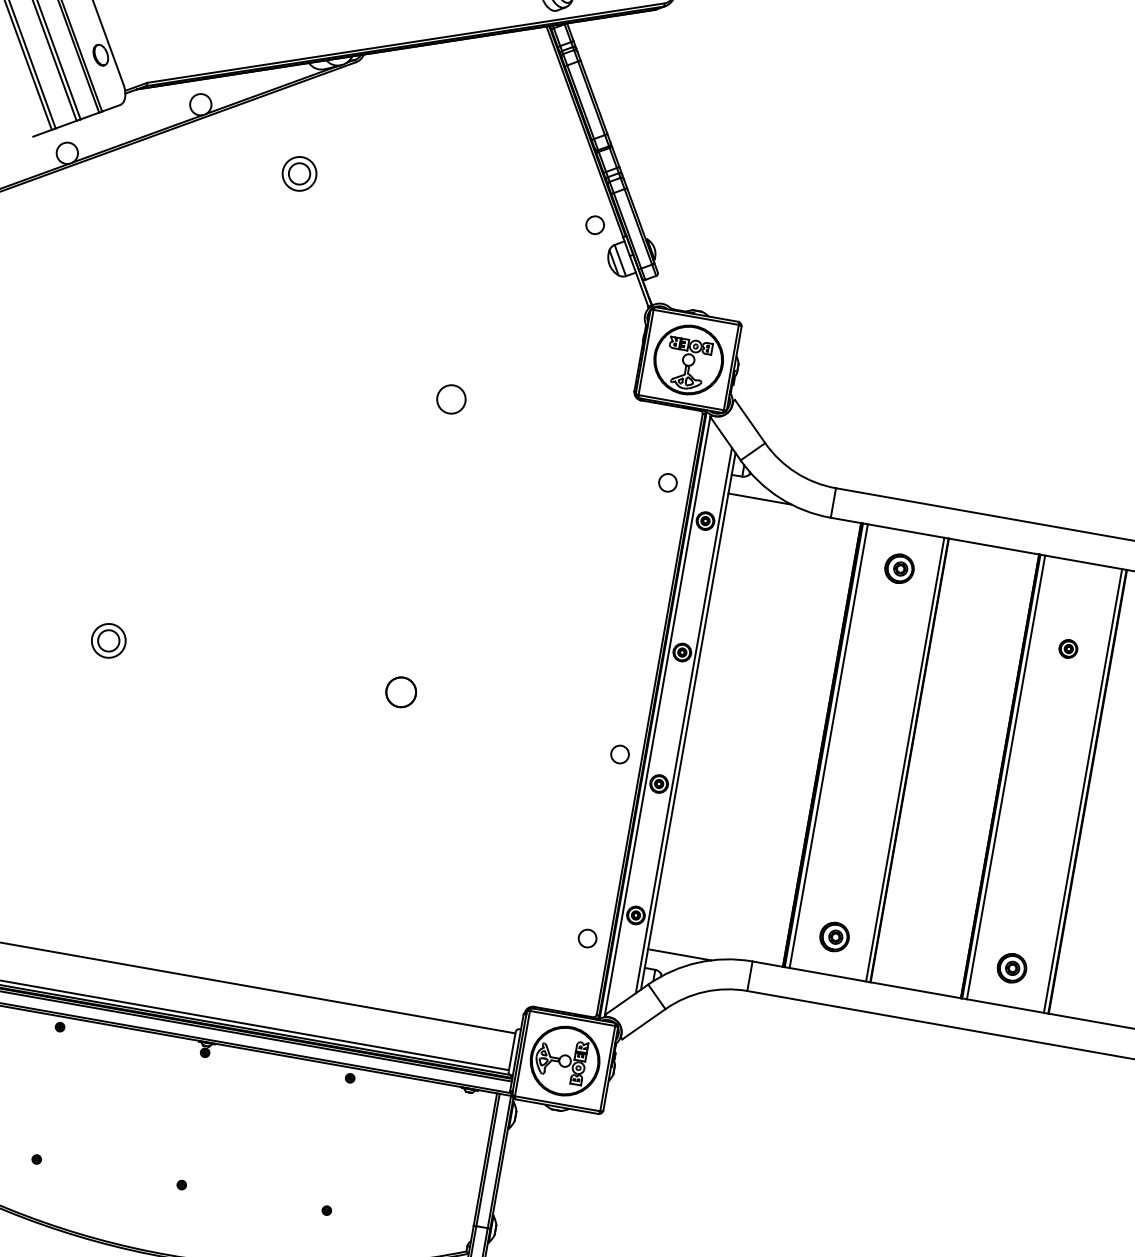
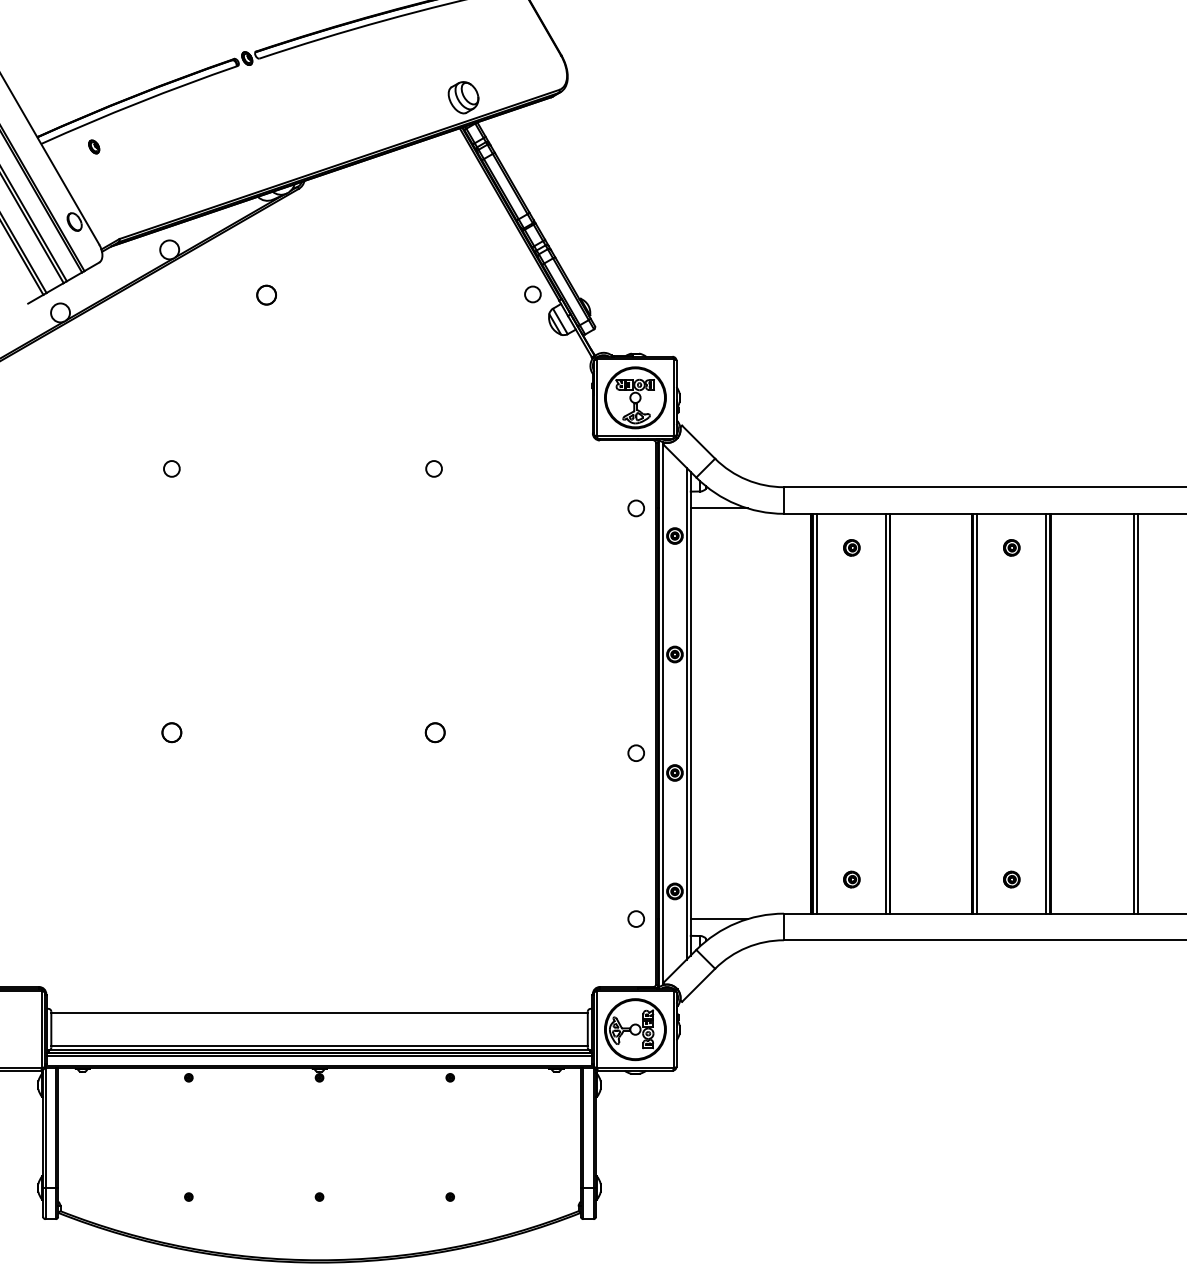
circle: (299, 173) -> (266, 294), size x0.62
circle: (160, 347) -> (171, 468), added
circle: (450, 398) -> (433, 468), size x0.62
part: (899, 568) -> (851, 547), size x0.62
circle: (108, 640) -> (171, 732), size x0.62
part: (1068, 648) -> (1011, 547), moved
part: (400, 692) -> (434, 732), size x0.71
part: (834, 936) -> (851, 879), size x0.62
part: (1011, 968) -> (1011, 879), size x0.62

